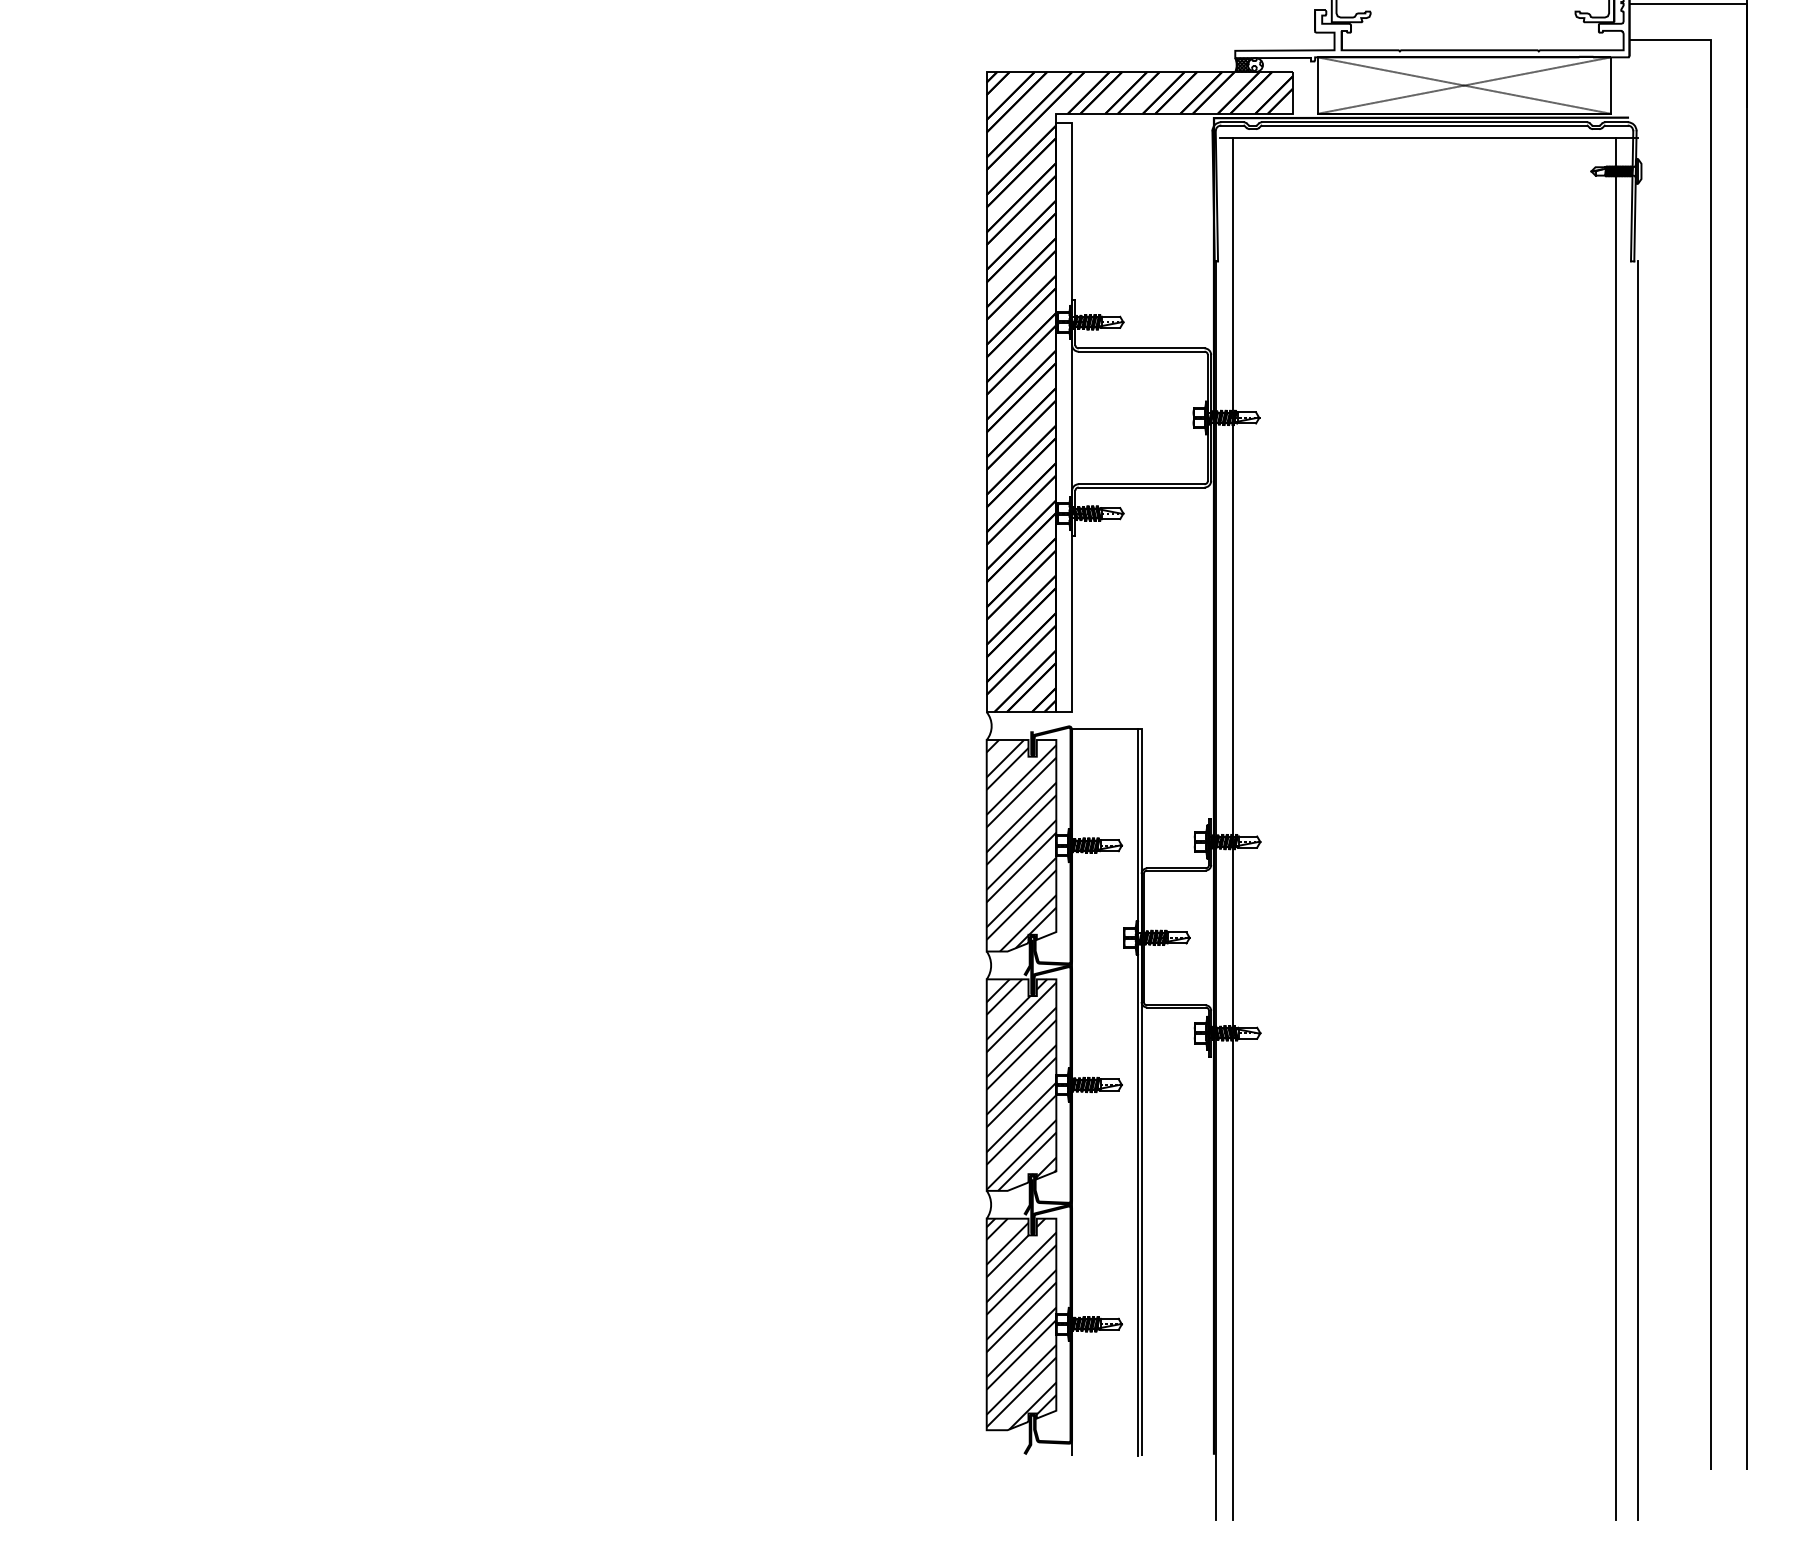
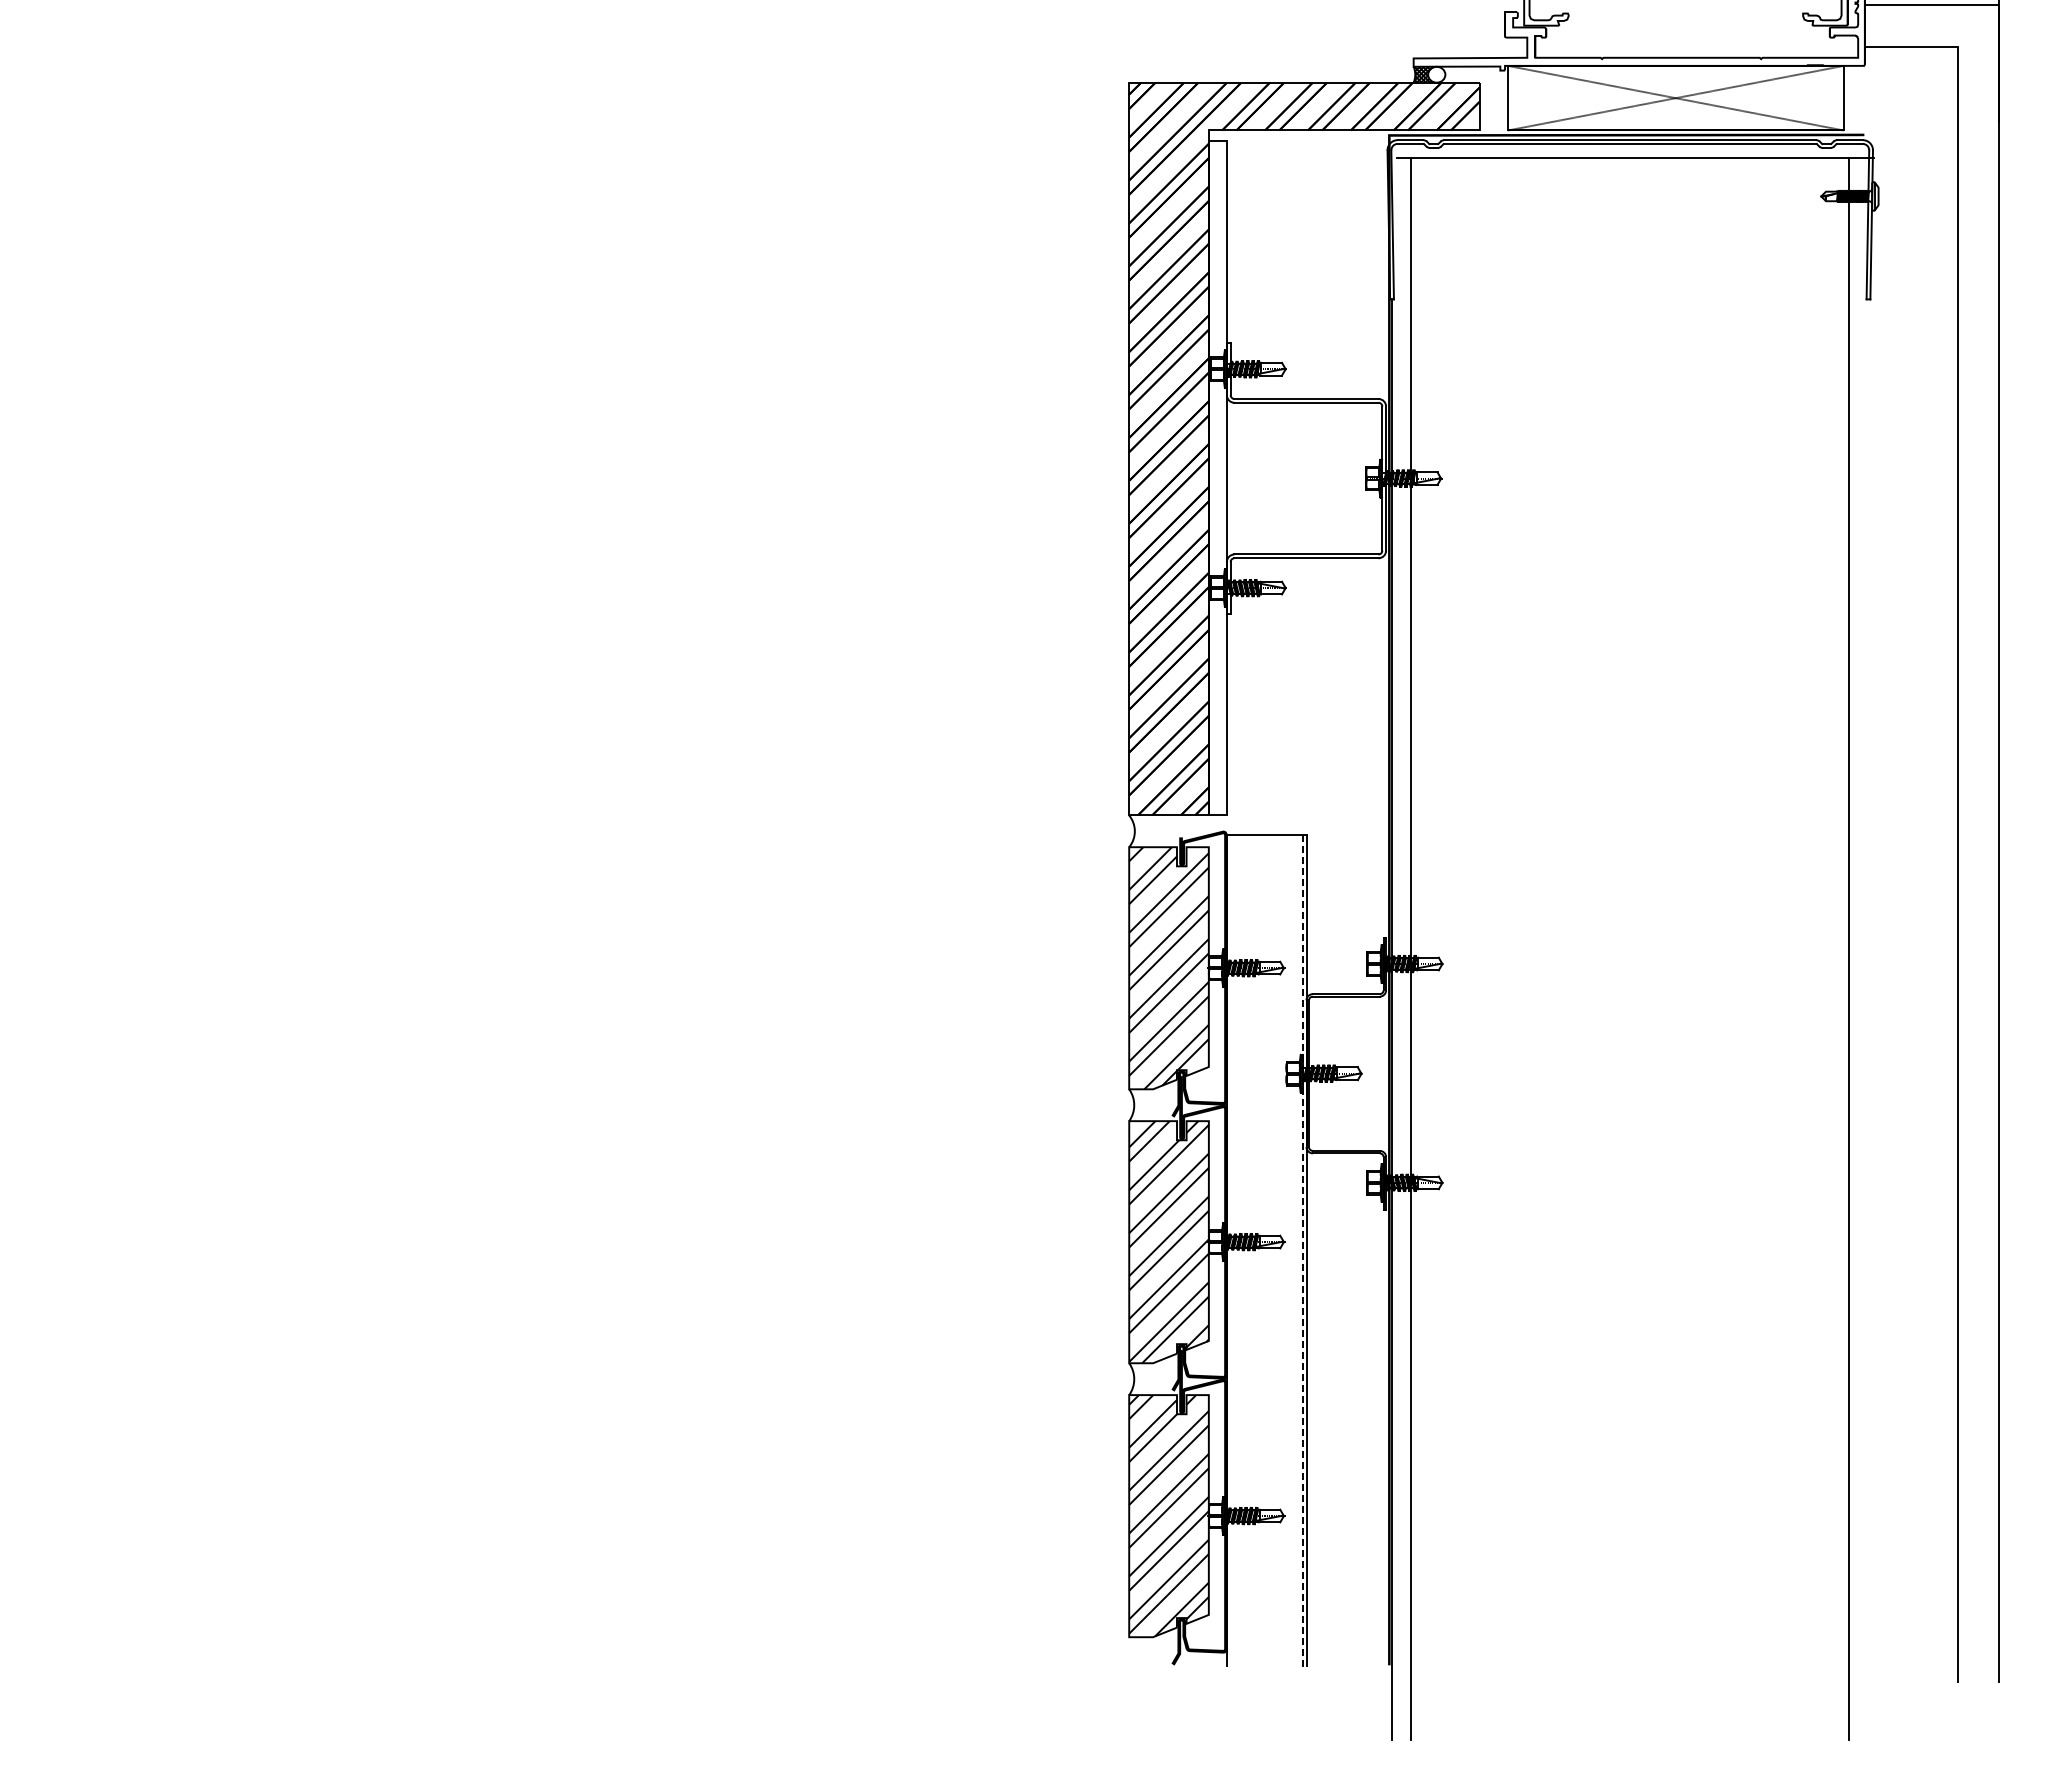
hatch: (1255, 64) -> (1436, 73), removed
line: (1638, 890) -> (1875, 1019), removed
line: (1138, 1092) -> (1302, 1250), solid -> dashed

